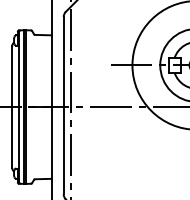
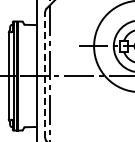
line: (64, 106) -> (45, 75), solid -> dashed

